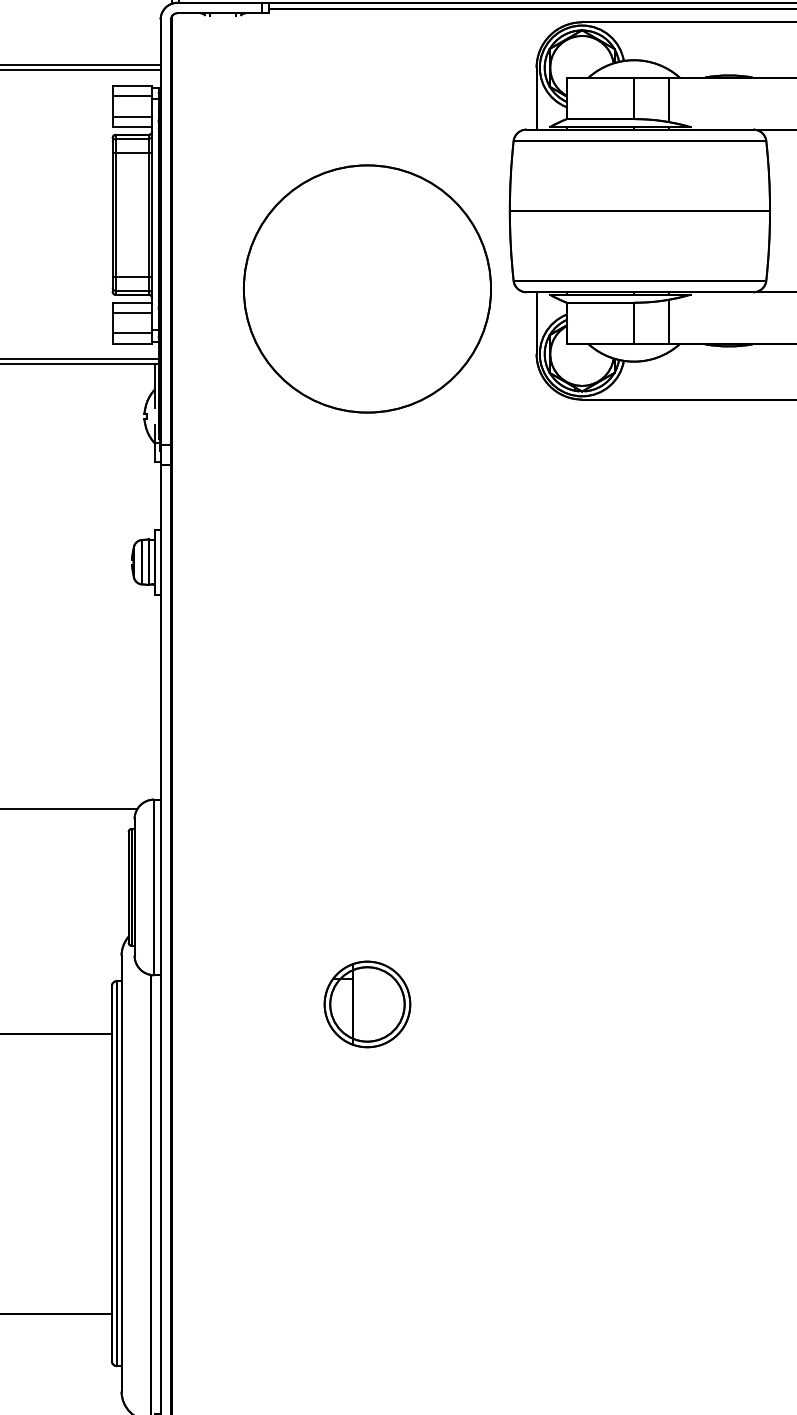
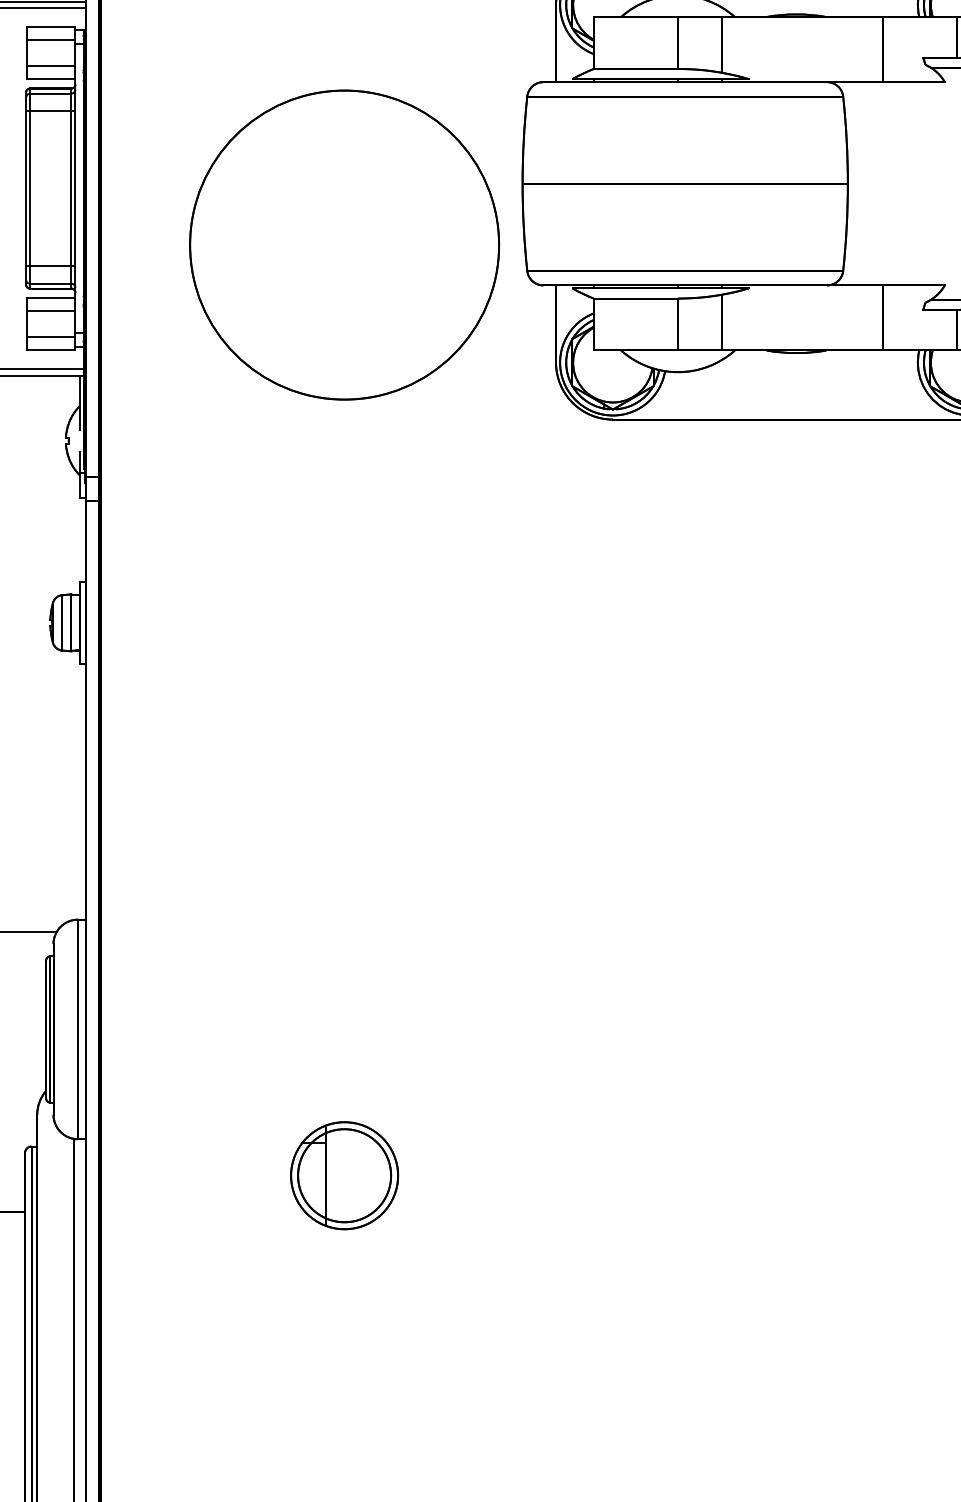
part: (366, 288) -> (343, 244), moved

